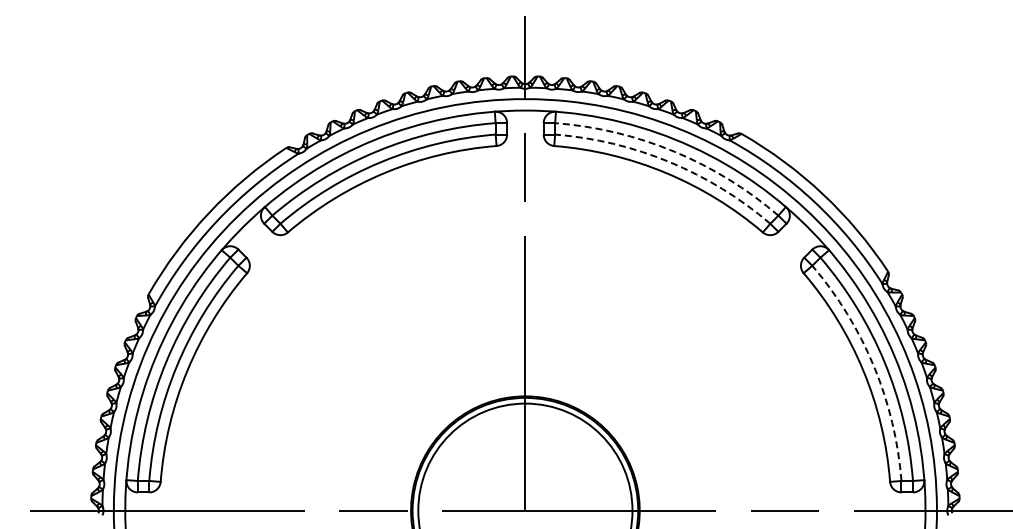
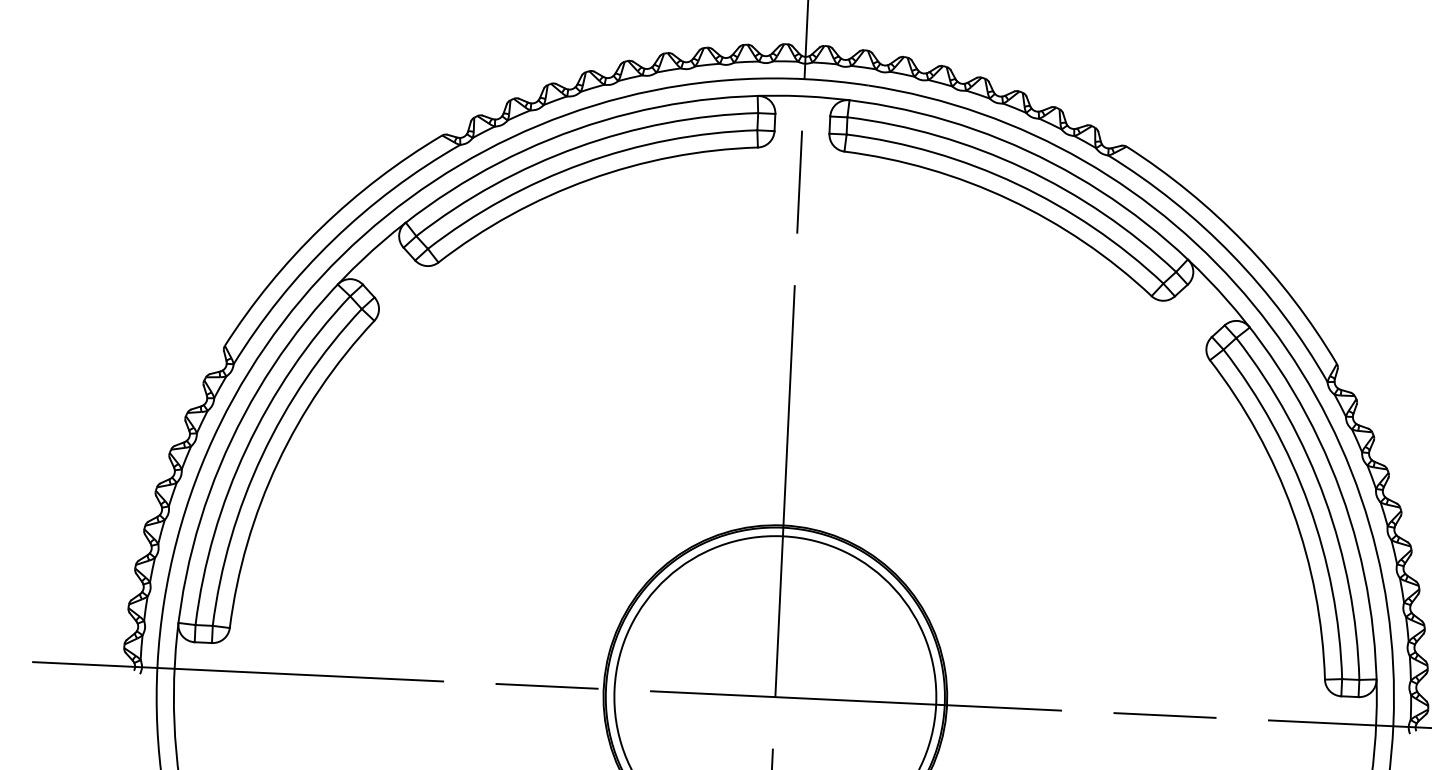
arc: (674, 151) -> (1024, 168), dashed -> solid
arc: (669, 162) -> (1016, 184), dashed -> solid
arc: (873, 366) -> (1308, 505), dashed -> solid

